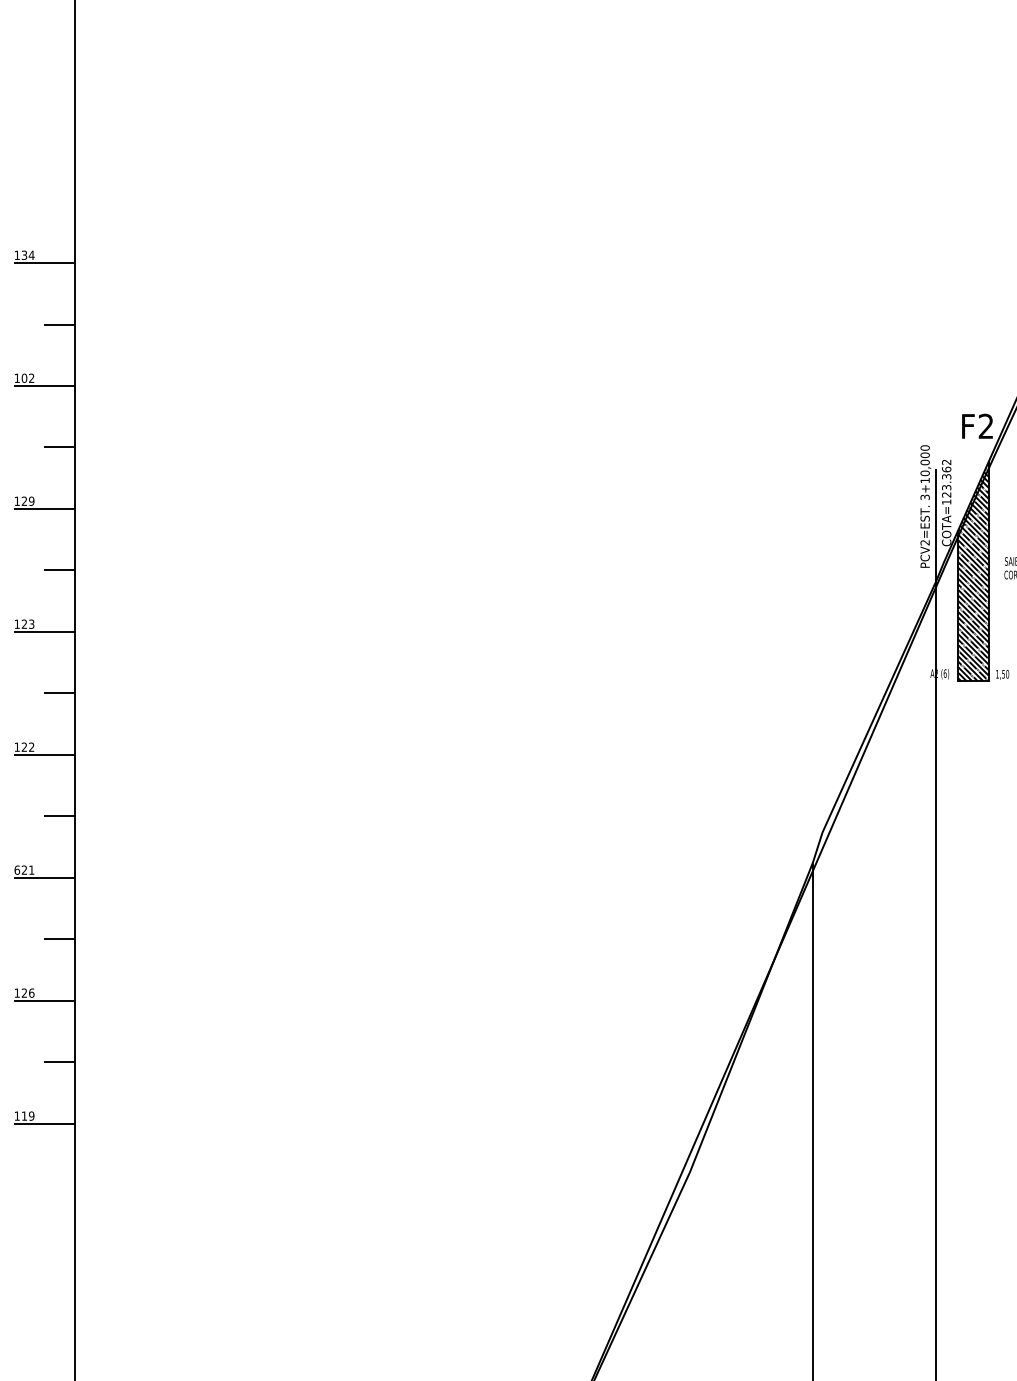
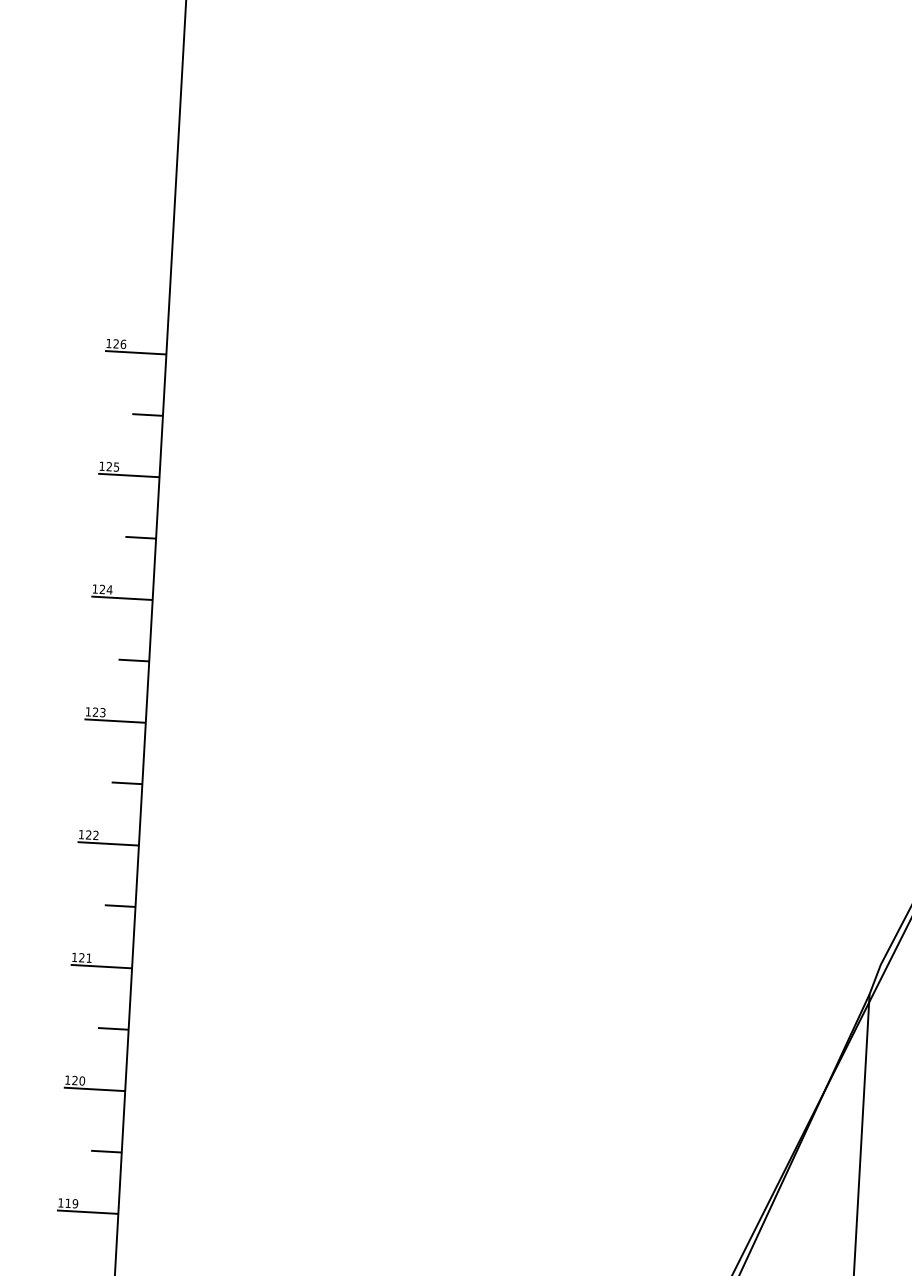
text: (27, 255) -> (119, 344), 134 -> 126
text: (27, 377) -> (112, 466), 102 -> 125
text: (31, 500) -> (109, 589), 129 -> 124
text: (17, 869) -> (74, 956), 621 -> 121
text: (31, 992) -> (82, 1080), 126 -> 120

